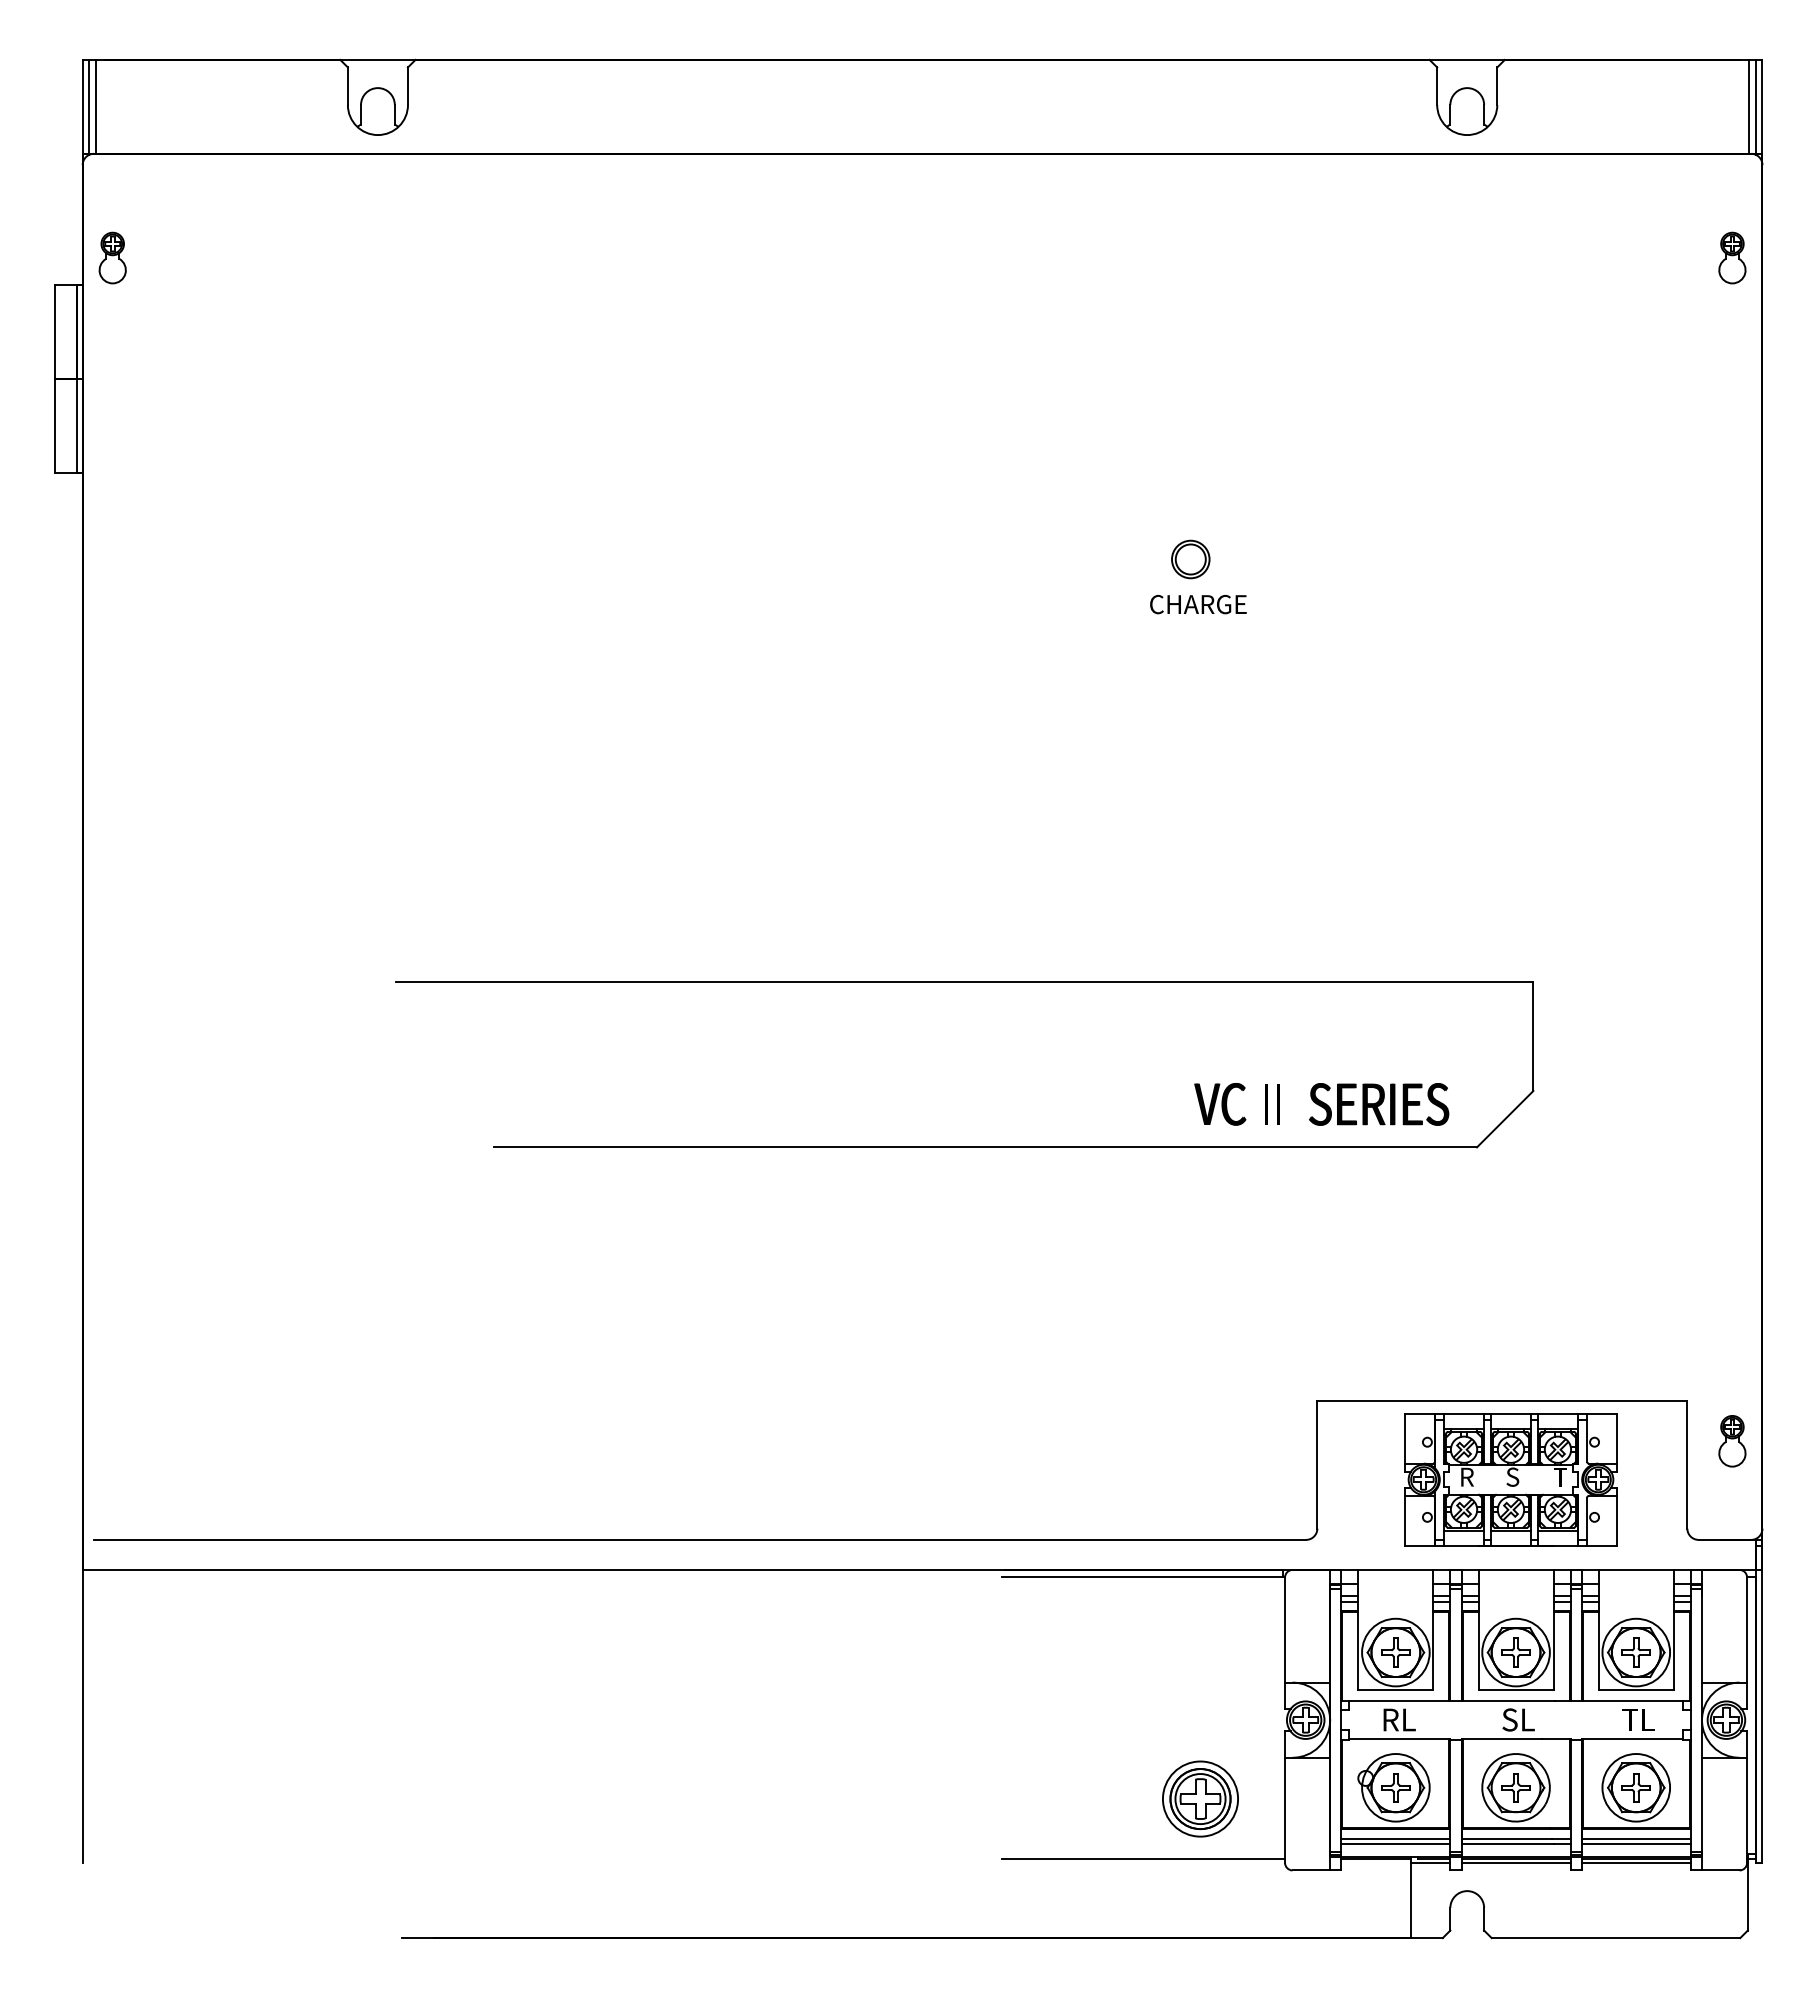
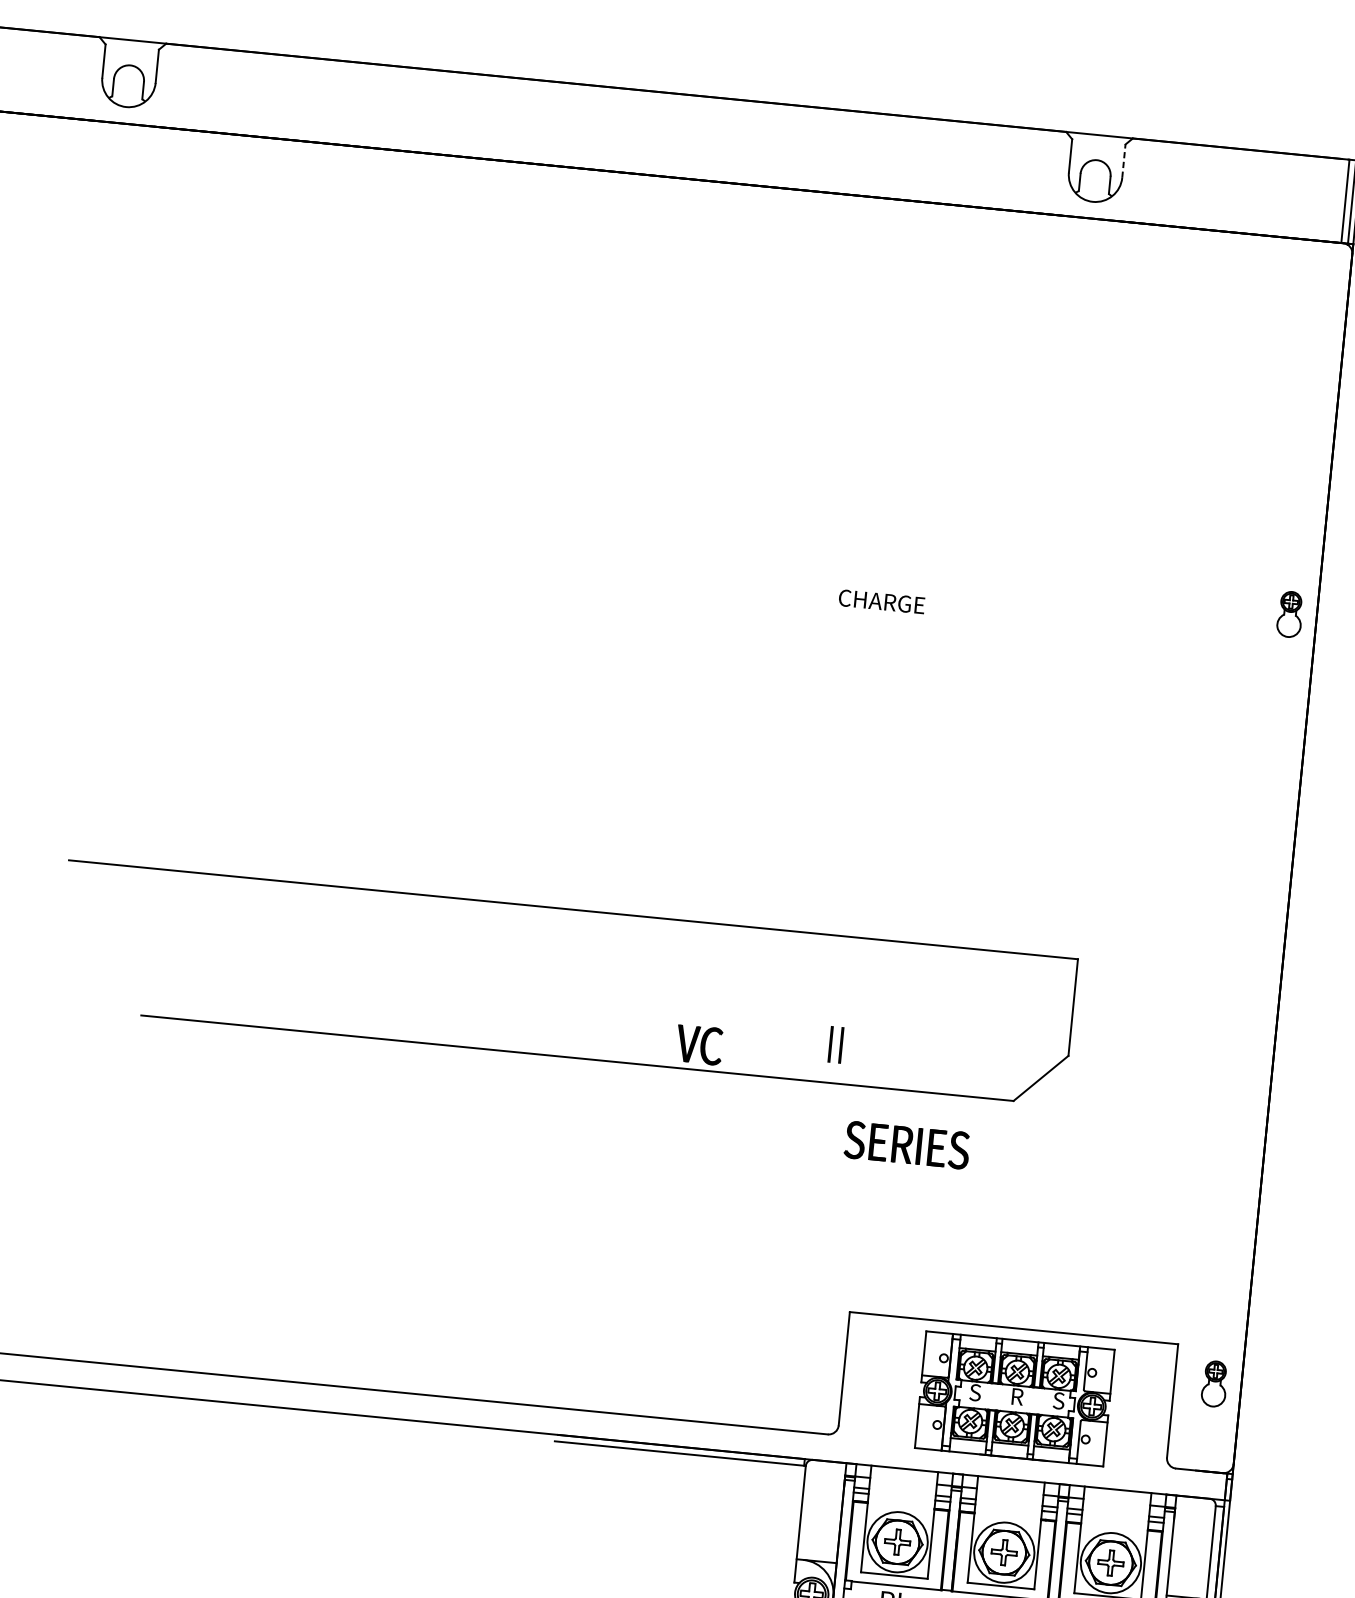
line: (1497, 86) -> (1124, 161), solid -> dashed
part: (1732, 257) -> (1290, 614), moved
part: (1190, 559) -> (810, 554), removed
text: (1198, 604) -> (881, 601), moved
text: (1220, 1104) -> (699, 1045), moved
text: (1379, 1104) -> (907, 1145), moved
text: (1466, 1476) -> (975, 1392), R -> S
text: (1513, 1476) -> (1017, 1396), S -> R
text: (1560, 1476) -> (1059, 1400), T -> S

